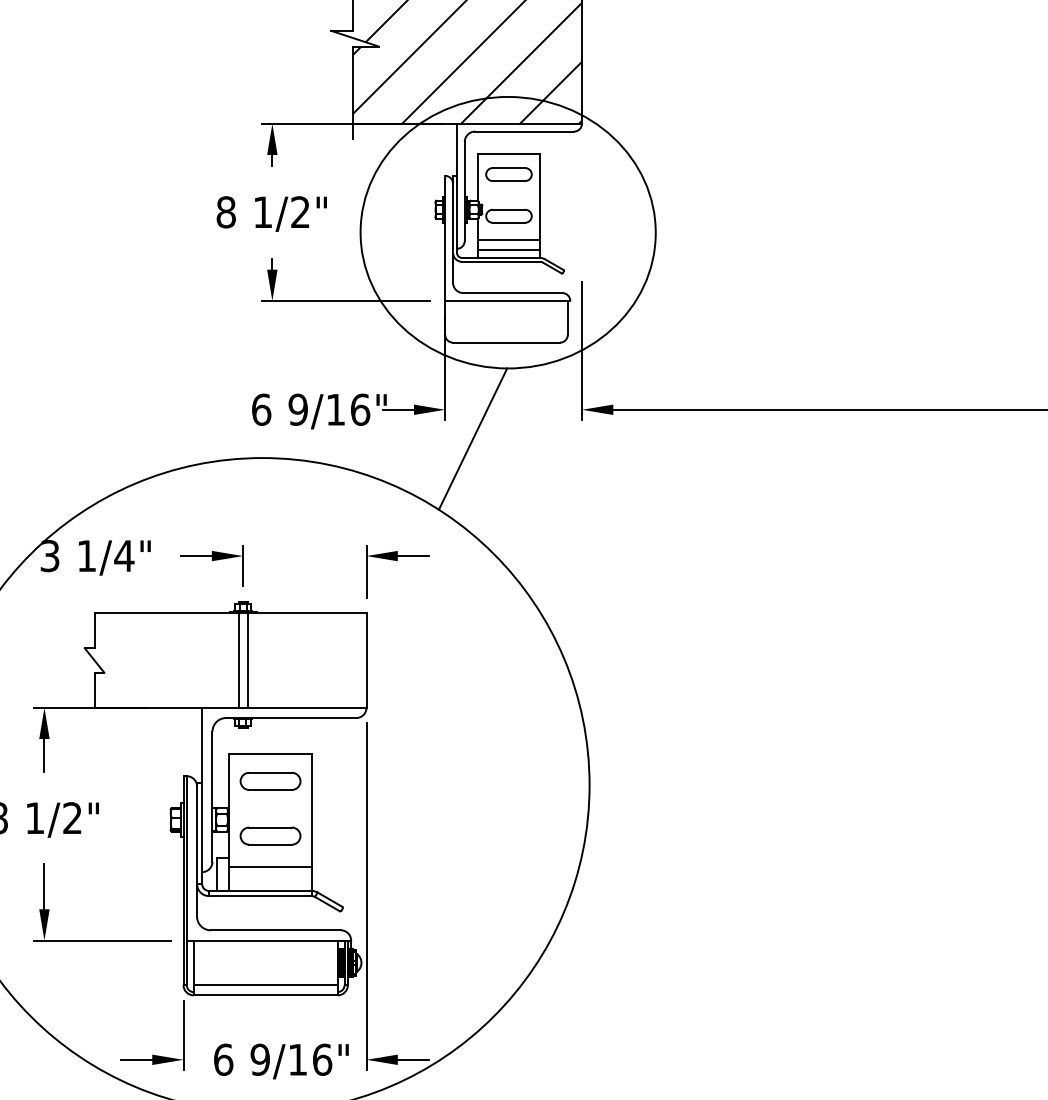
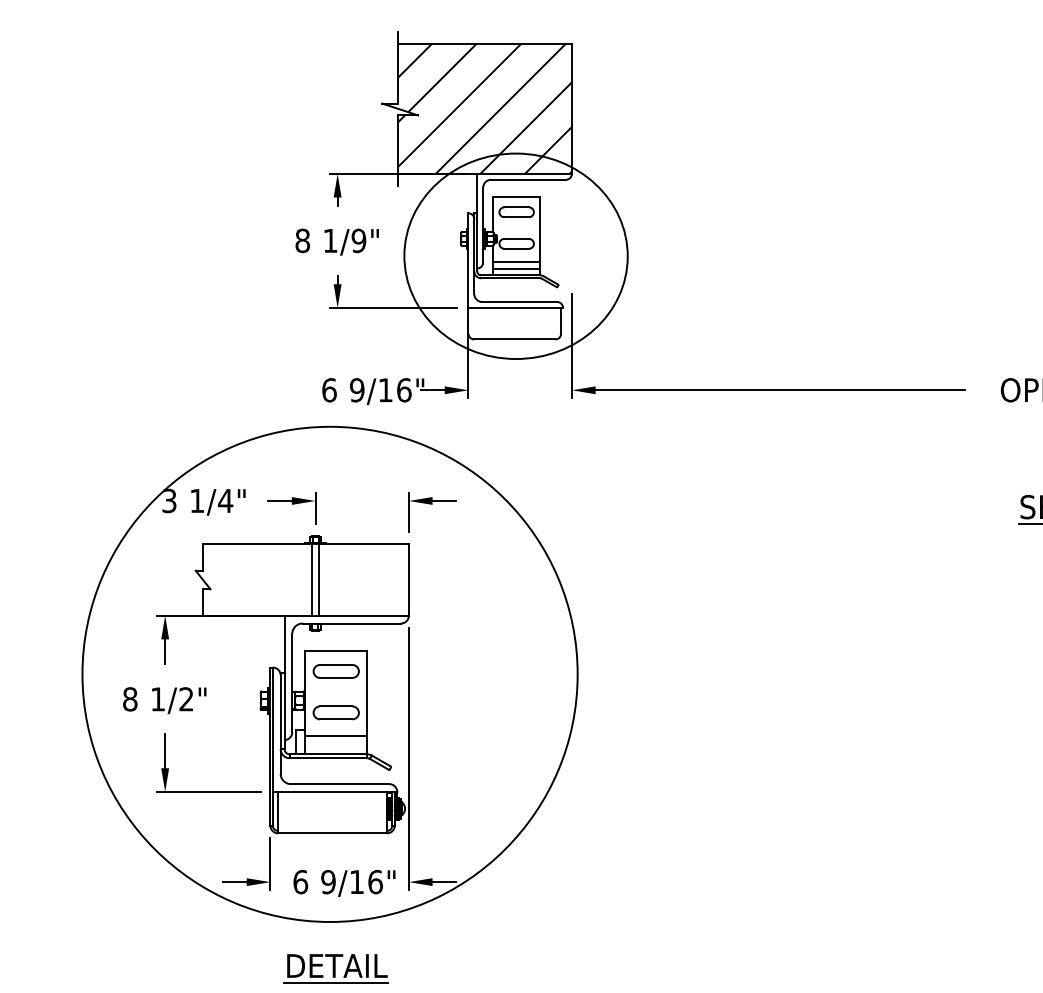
text: (299, 211) -> (358, 240), 1/2" -> 1/9"
line: (473, 439) -> (489, 412), removed
line: (265, 984) -> (332, 825), removed

